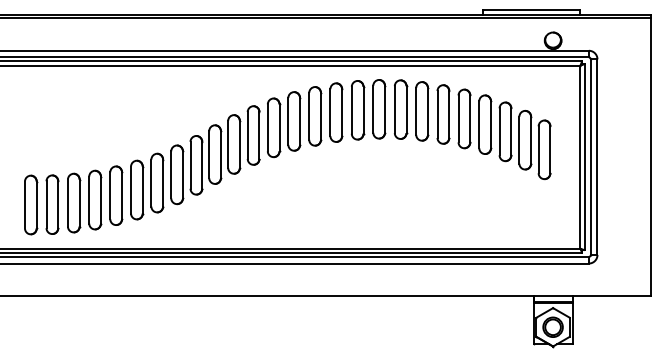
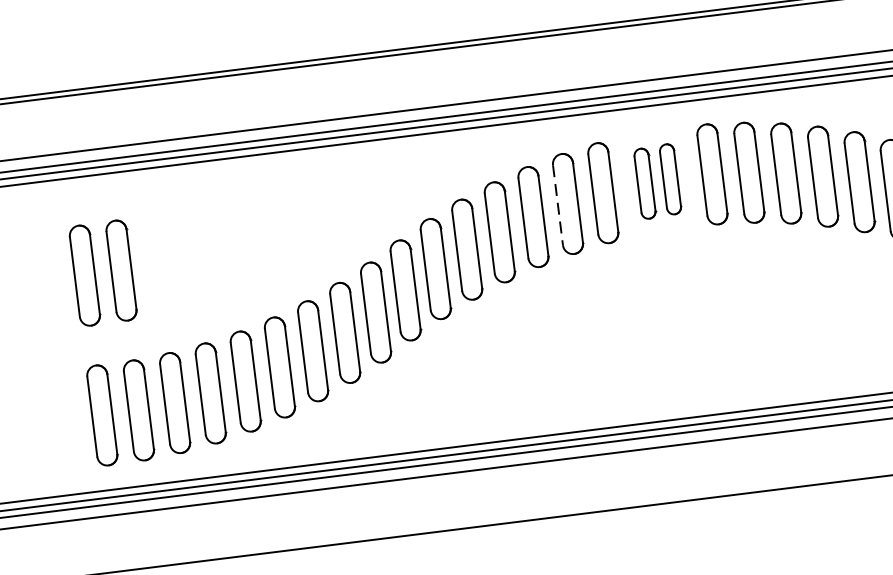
part: (368, 109) -> (657, 180), size x0.7
line: (309, 116) -> (558, 205), solid -> dashed
part: (41, 122) -> (102, 272), added

